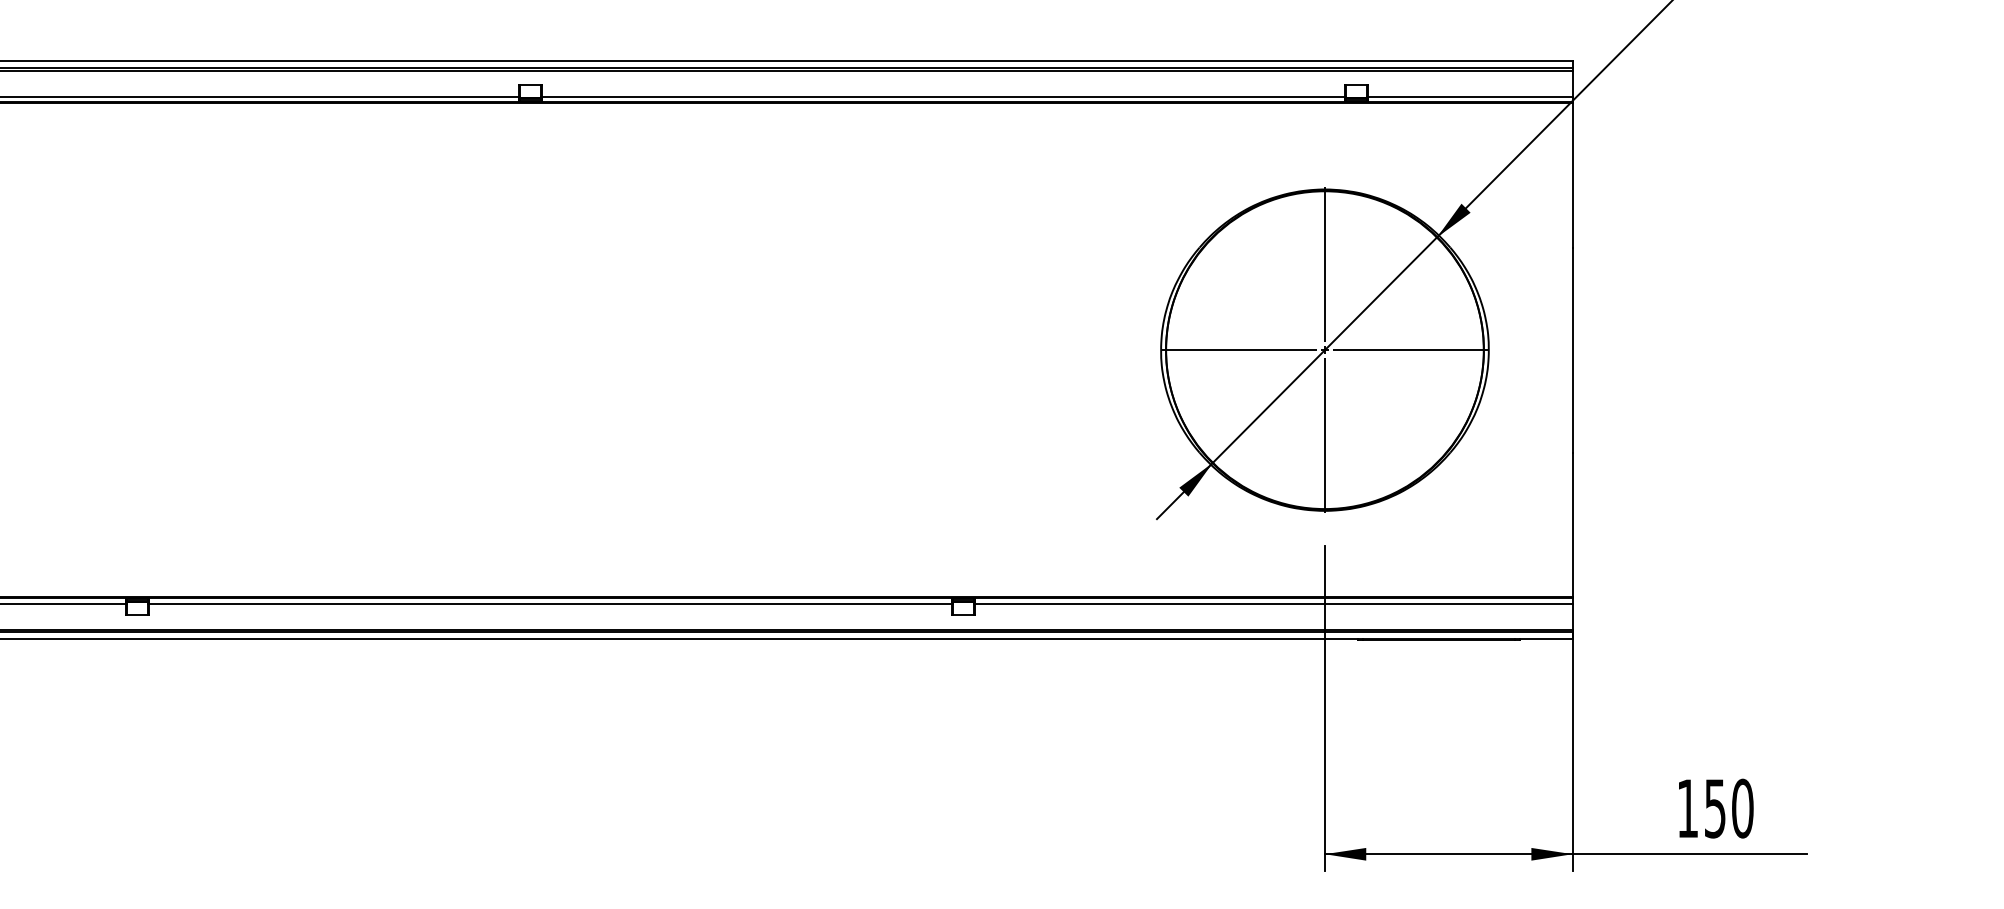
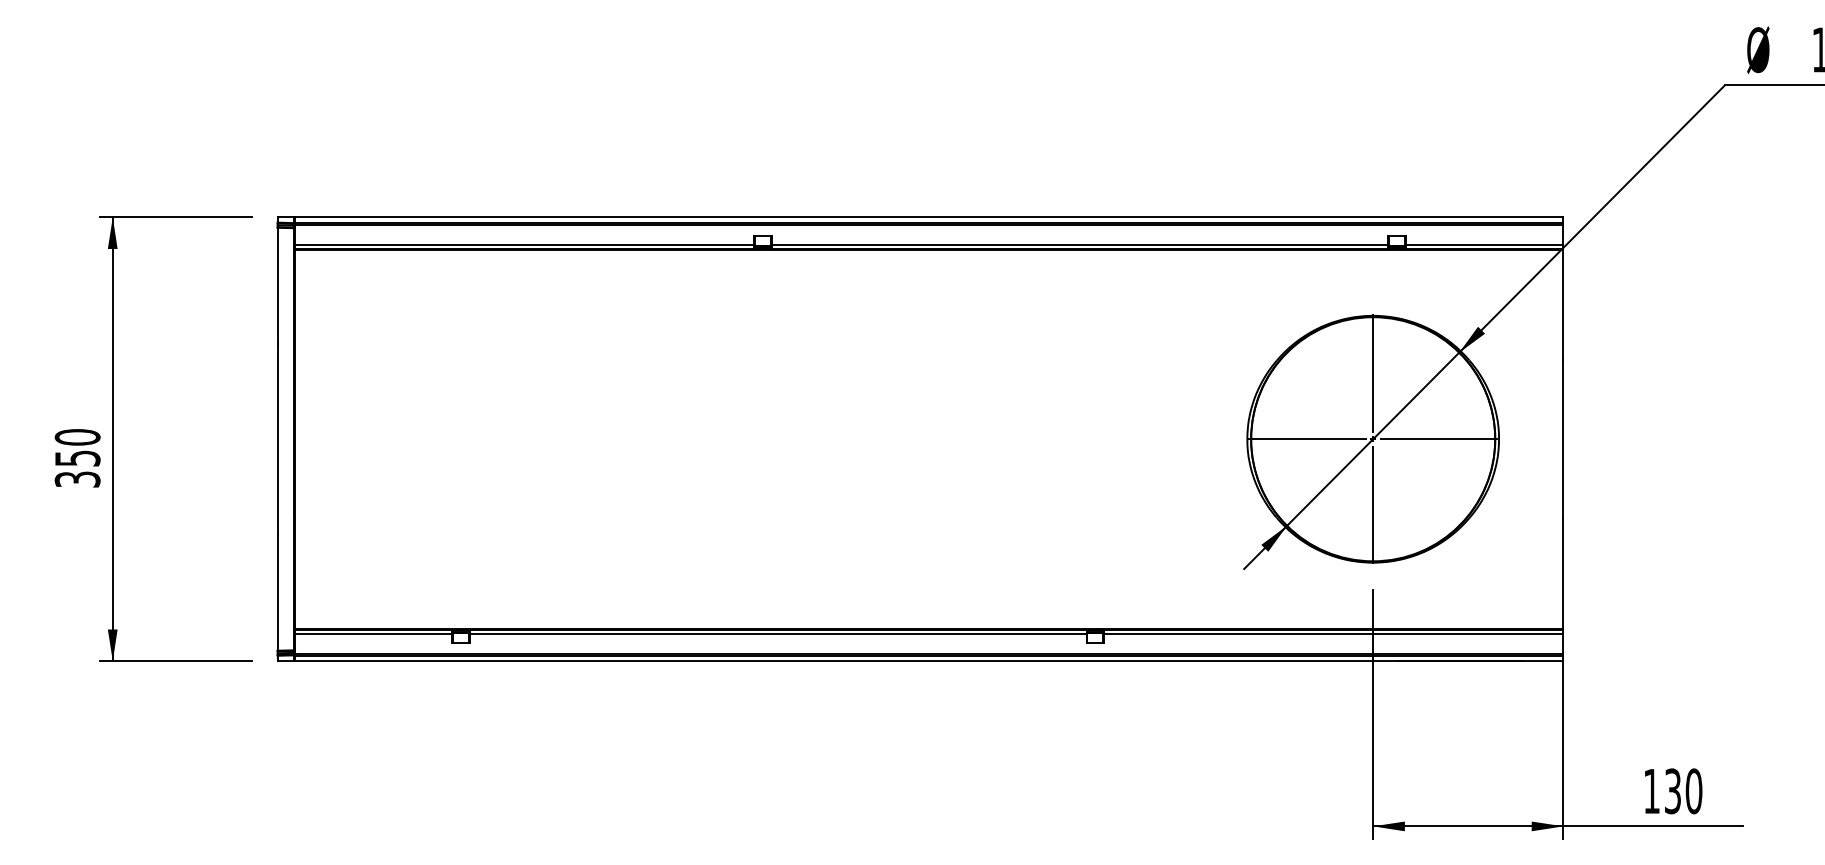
text: (1714, 807) -> (1672, 790), 150 -> 130

